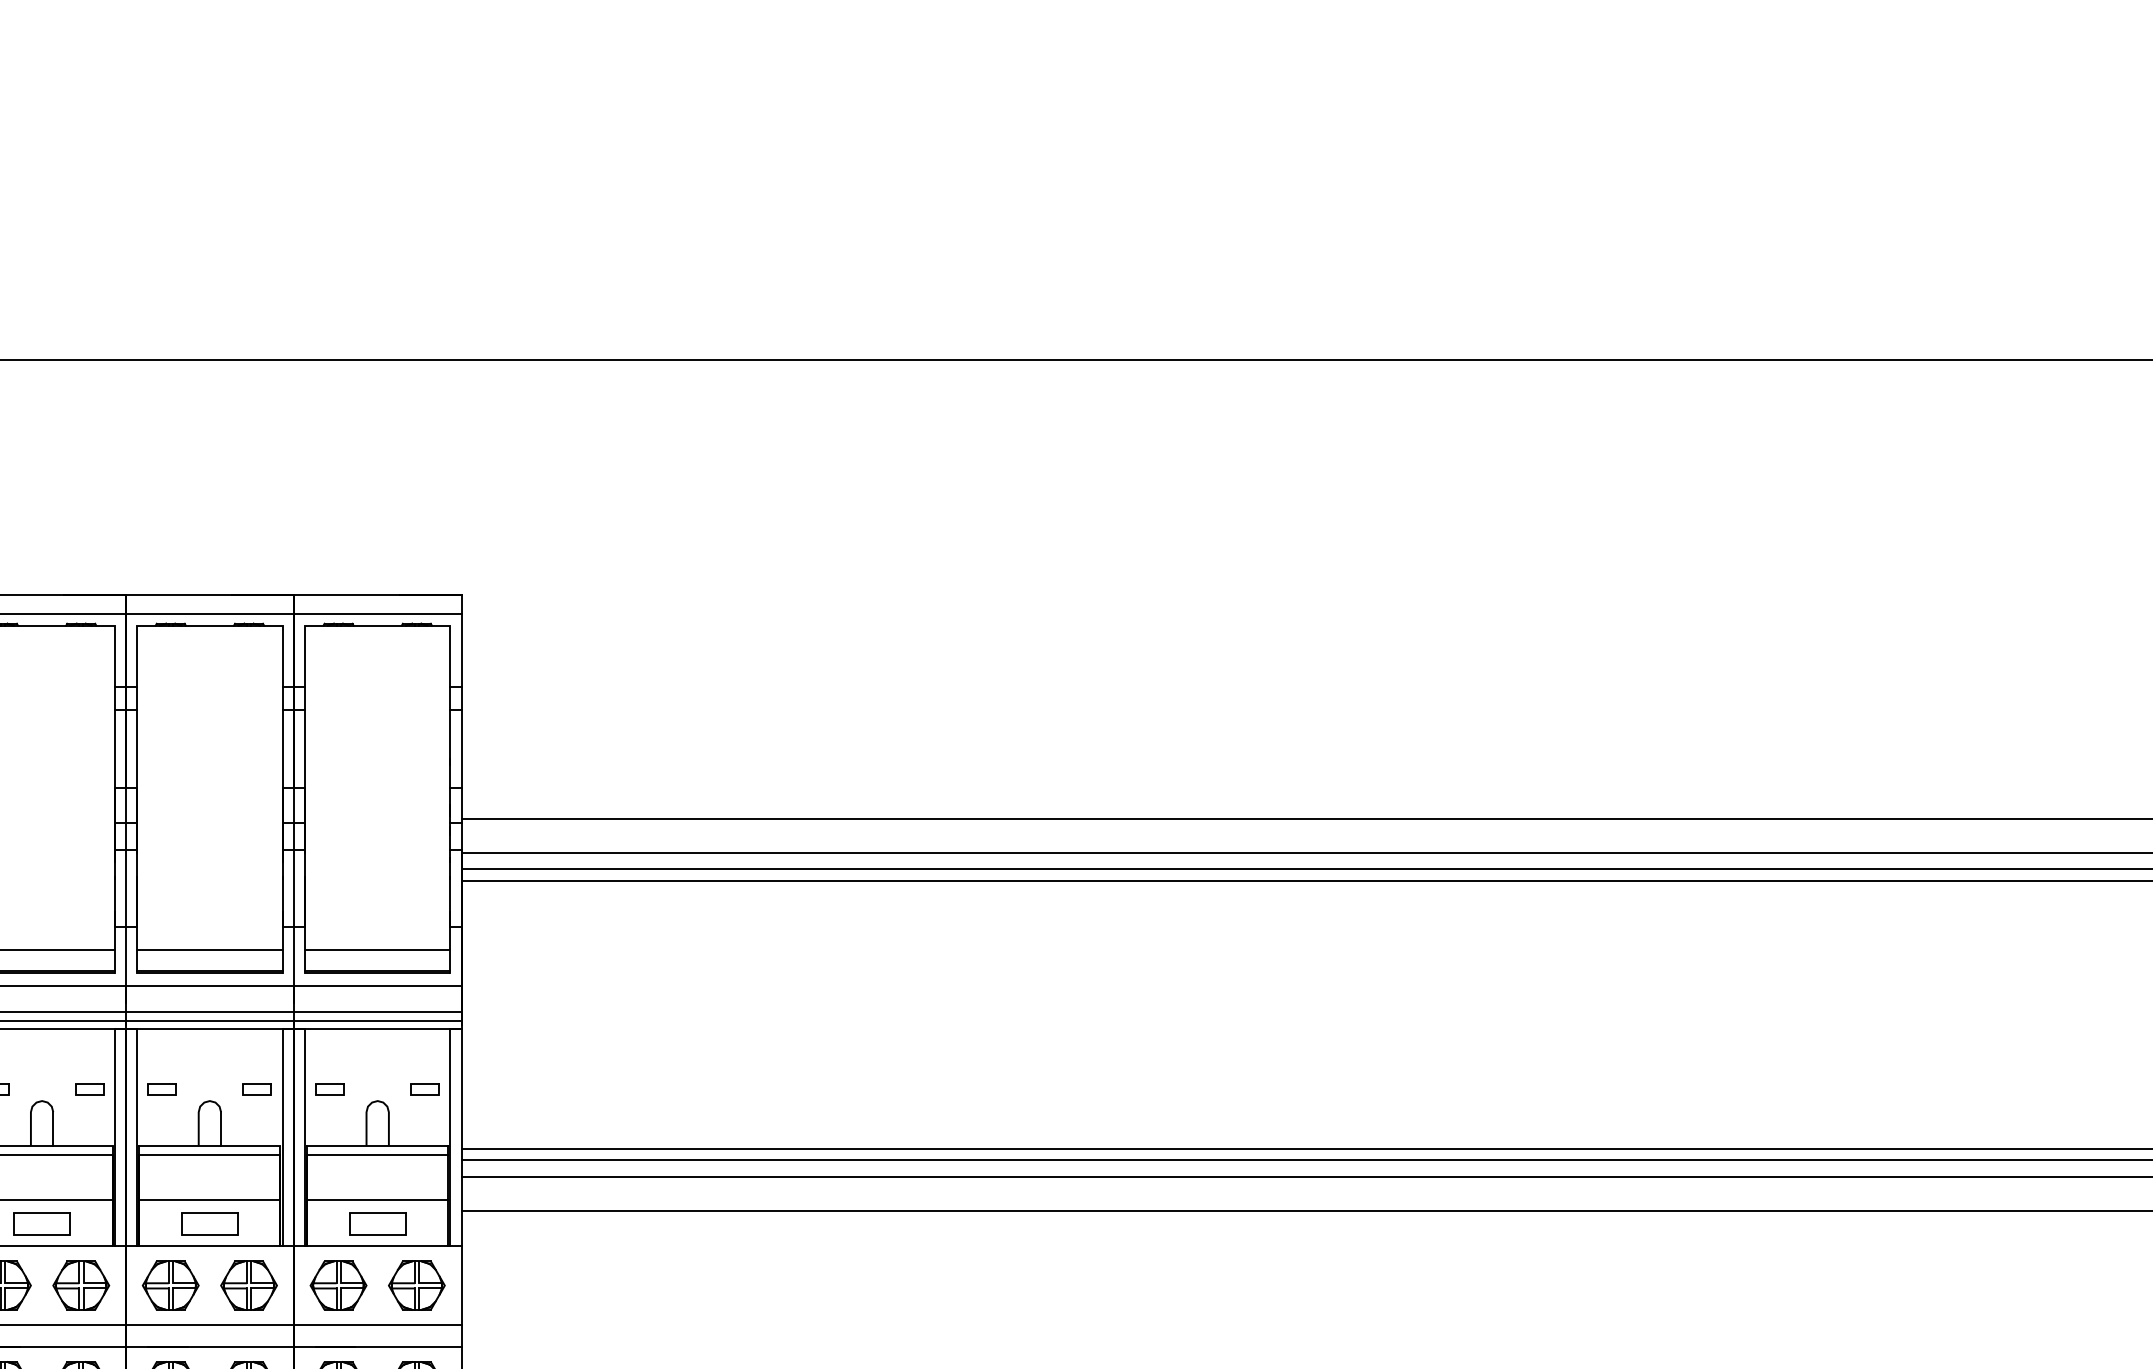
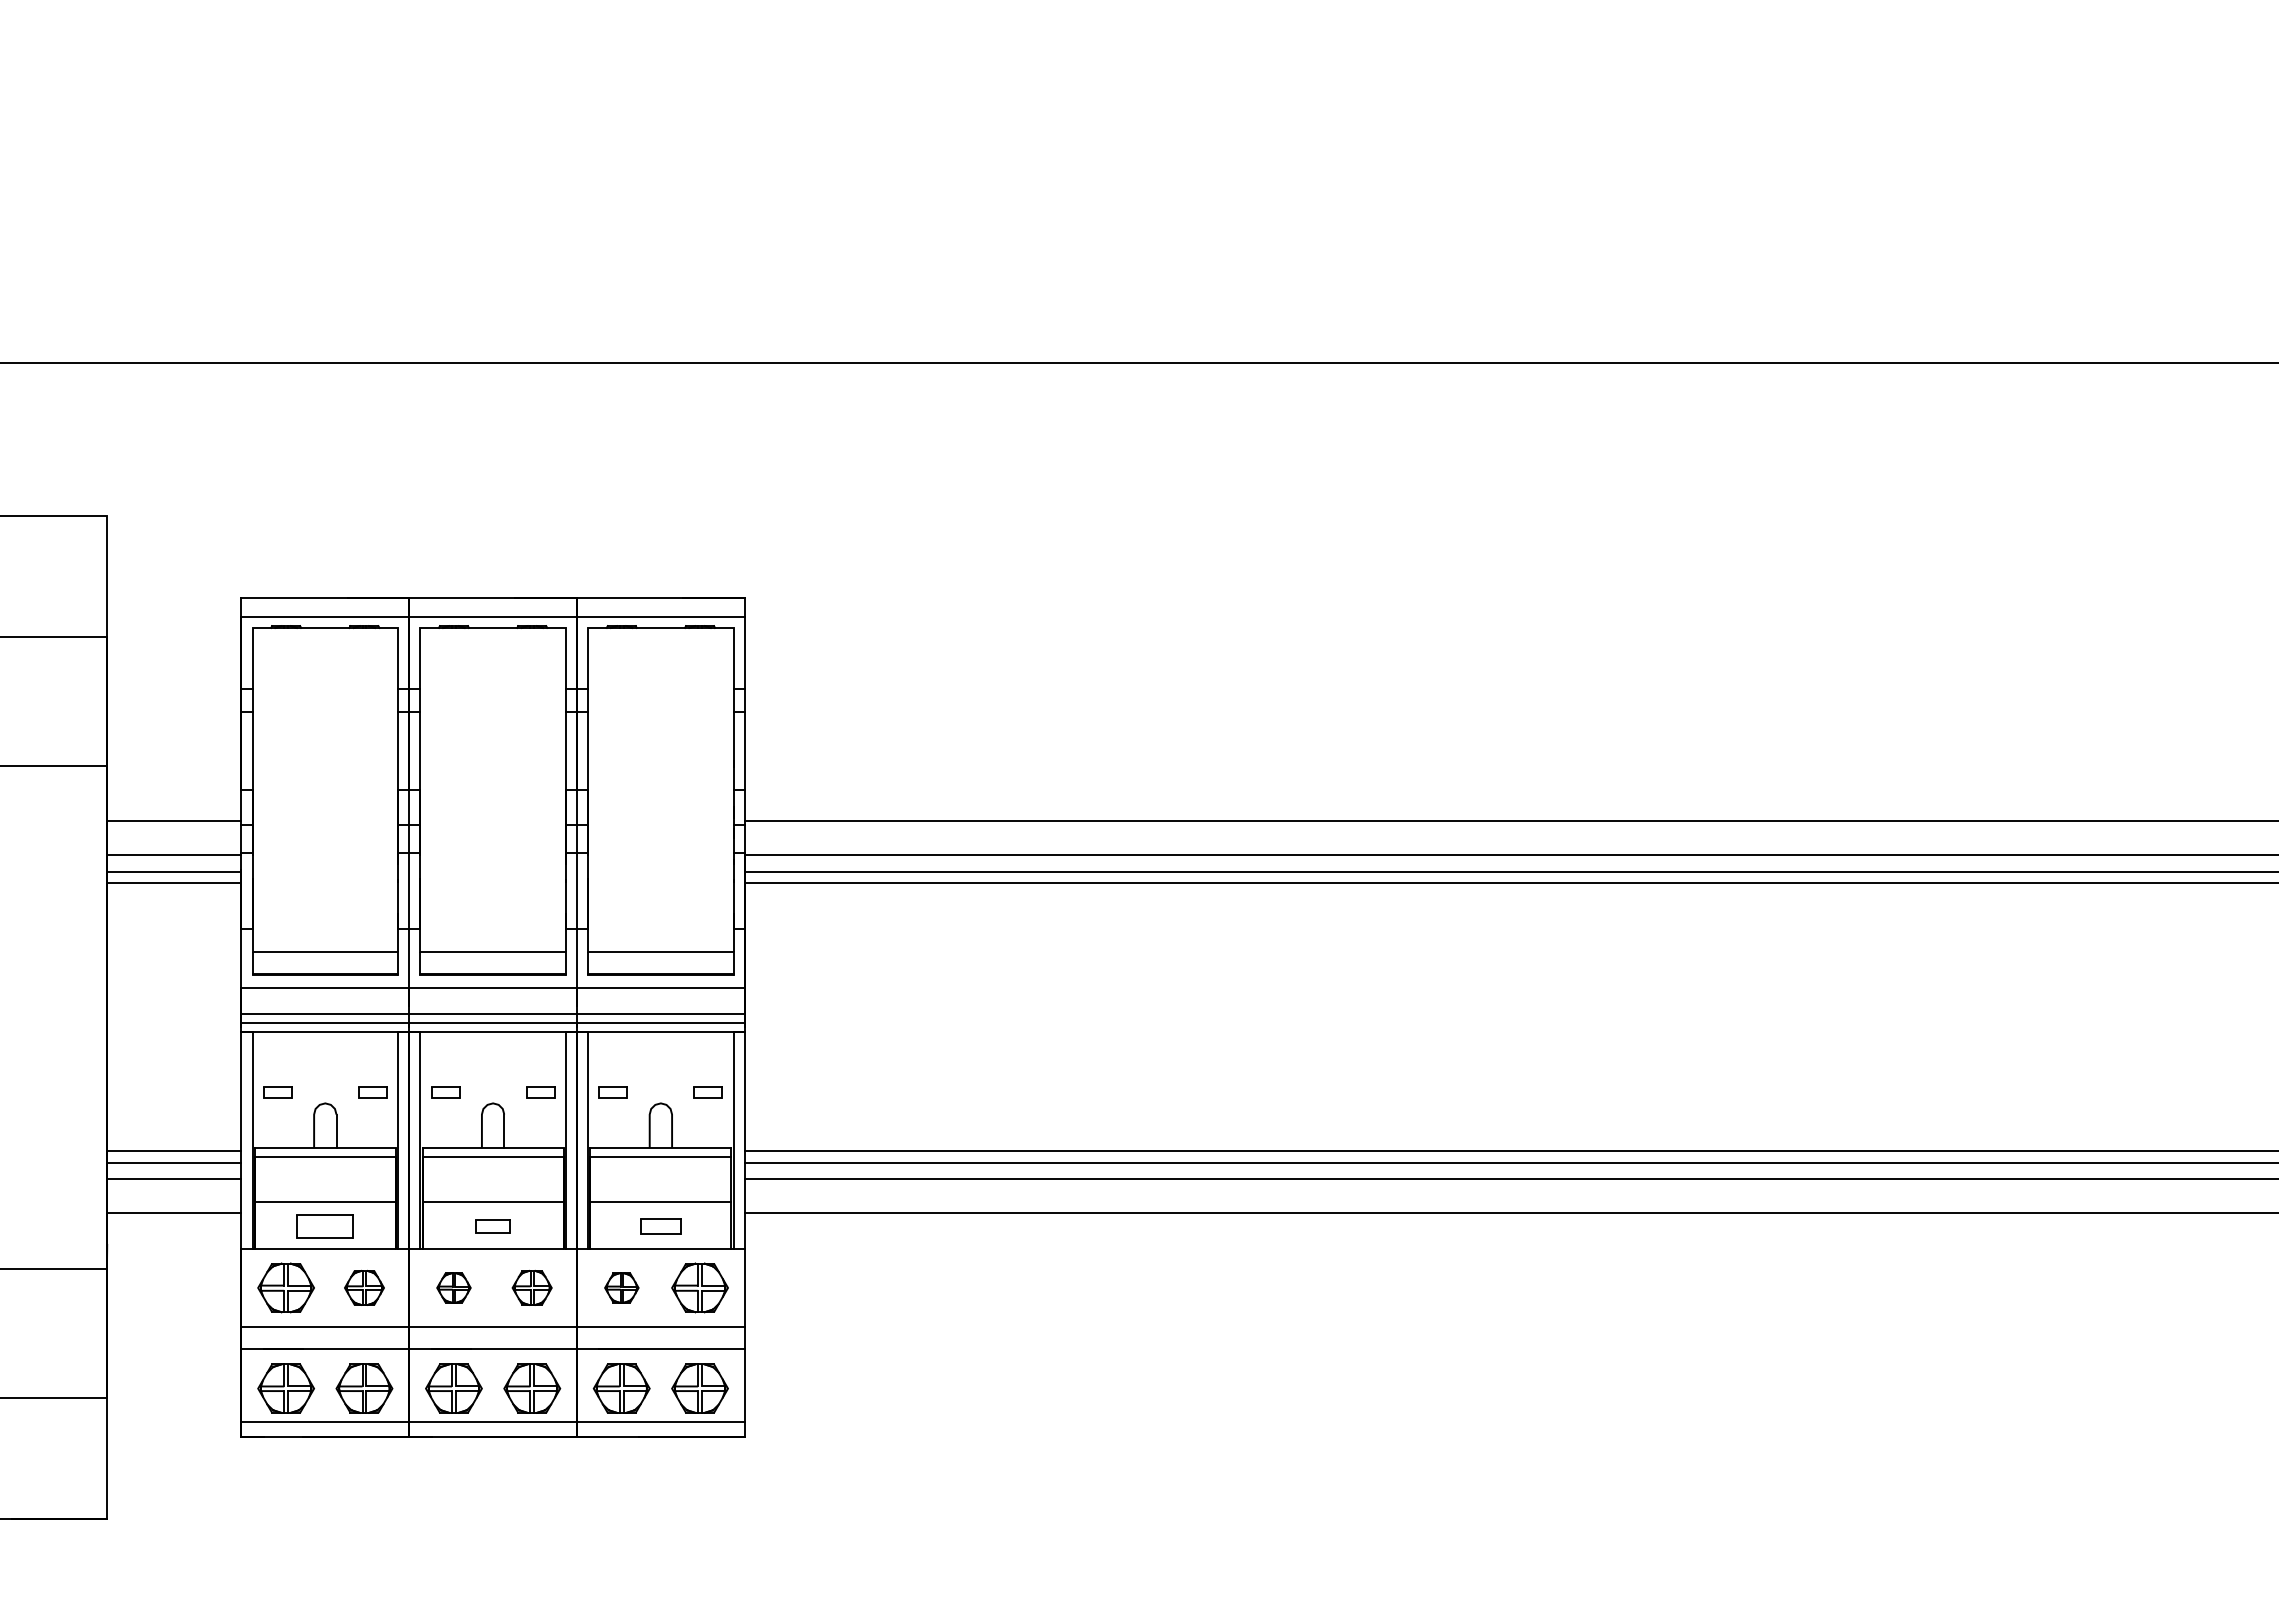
part: (209, 1224) -> (492, 1226), size x0.6
part: (377, 1224) -> (660, 1226), size x0.7
part: (81, 1285) -> (364, 1287), size x0.7
part: (170, 1285) -> (453, 1287), size x0.6
part: (248, 1285) -> (531, 1287), size x0.7
part: (338, 1285) -> (621, 1287), size x0.6

